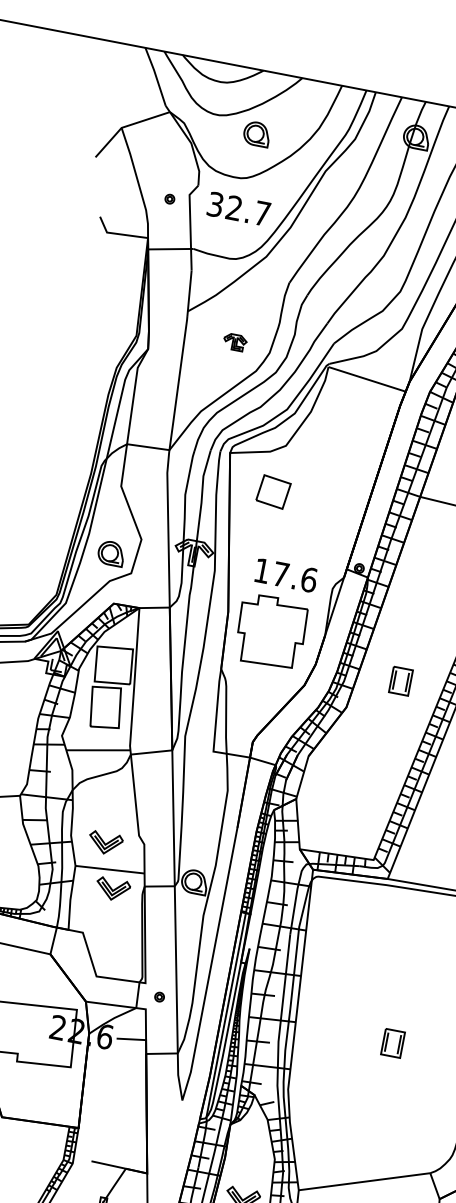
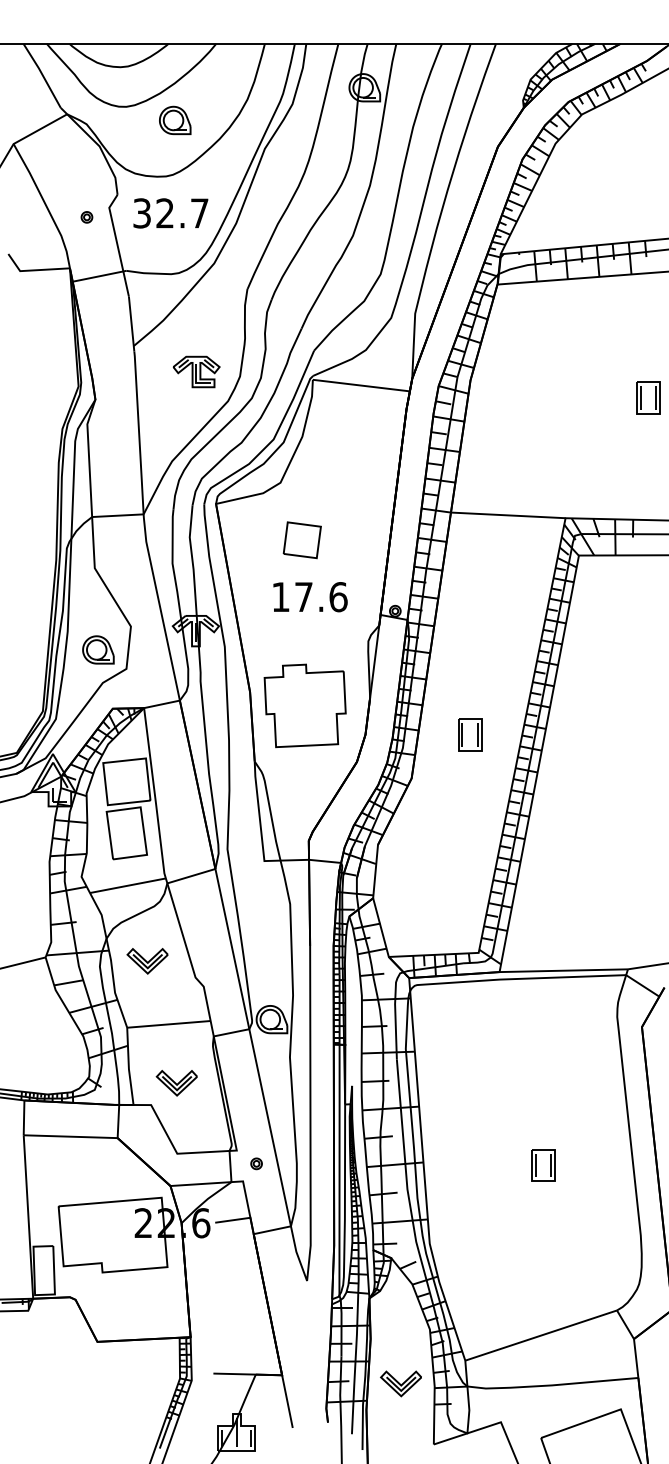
part: (234, 341) -> (196, 371), size x1.67
part: (272, 492) -> (301, 540), moved
text: (286, 575) -> (310, 597), moved
part: (105, 843) -> (147, 961), moved
part: (112, 889) -> (176, 1083), moved

